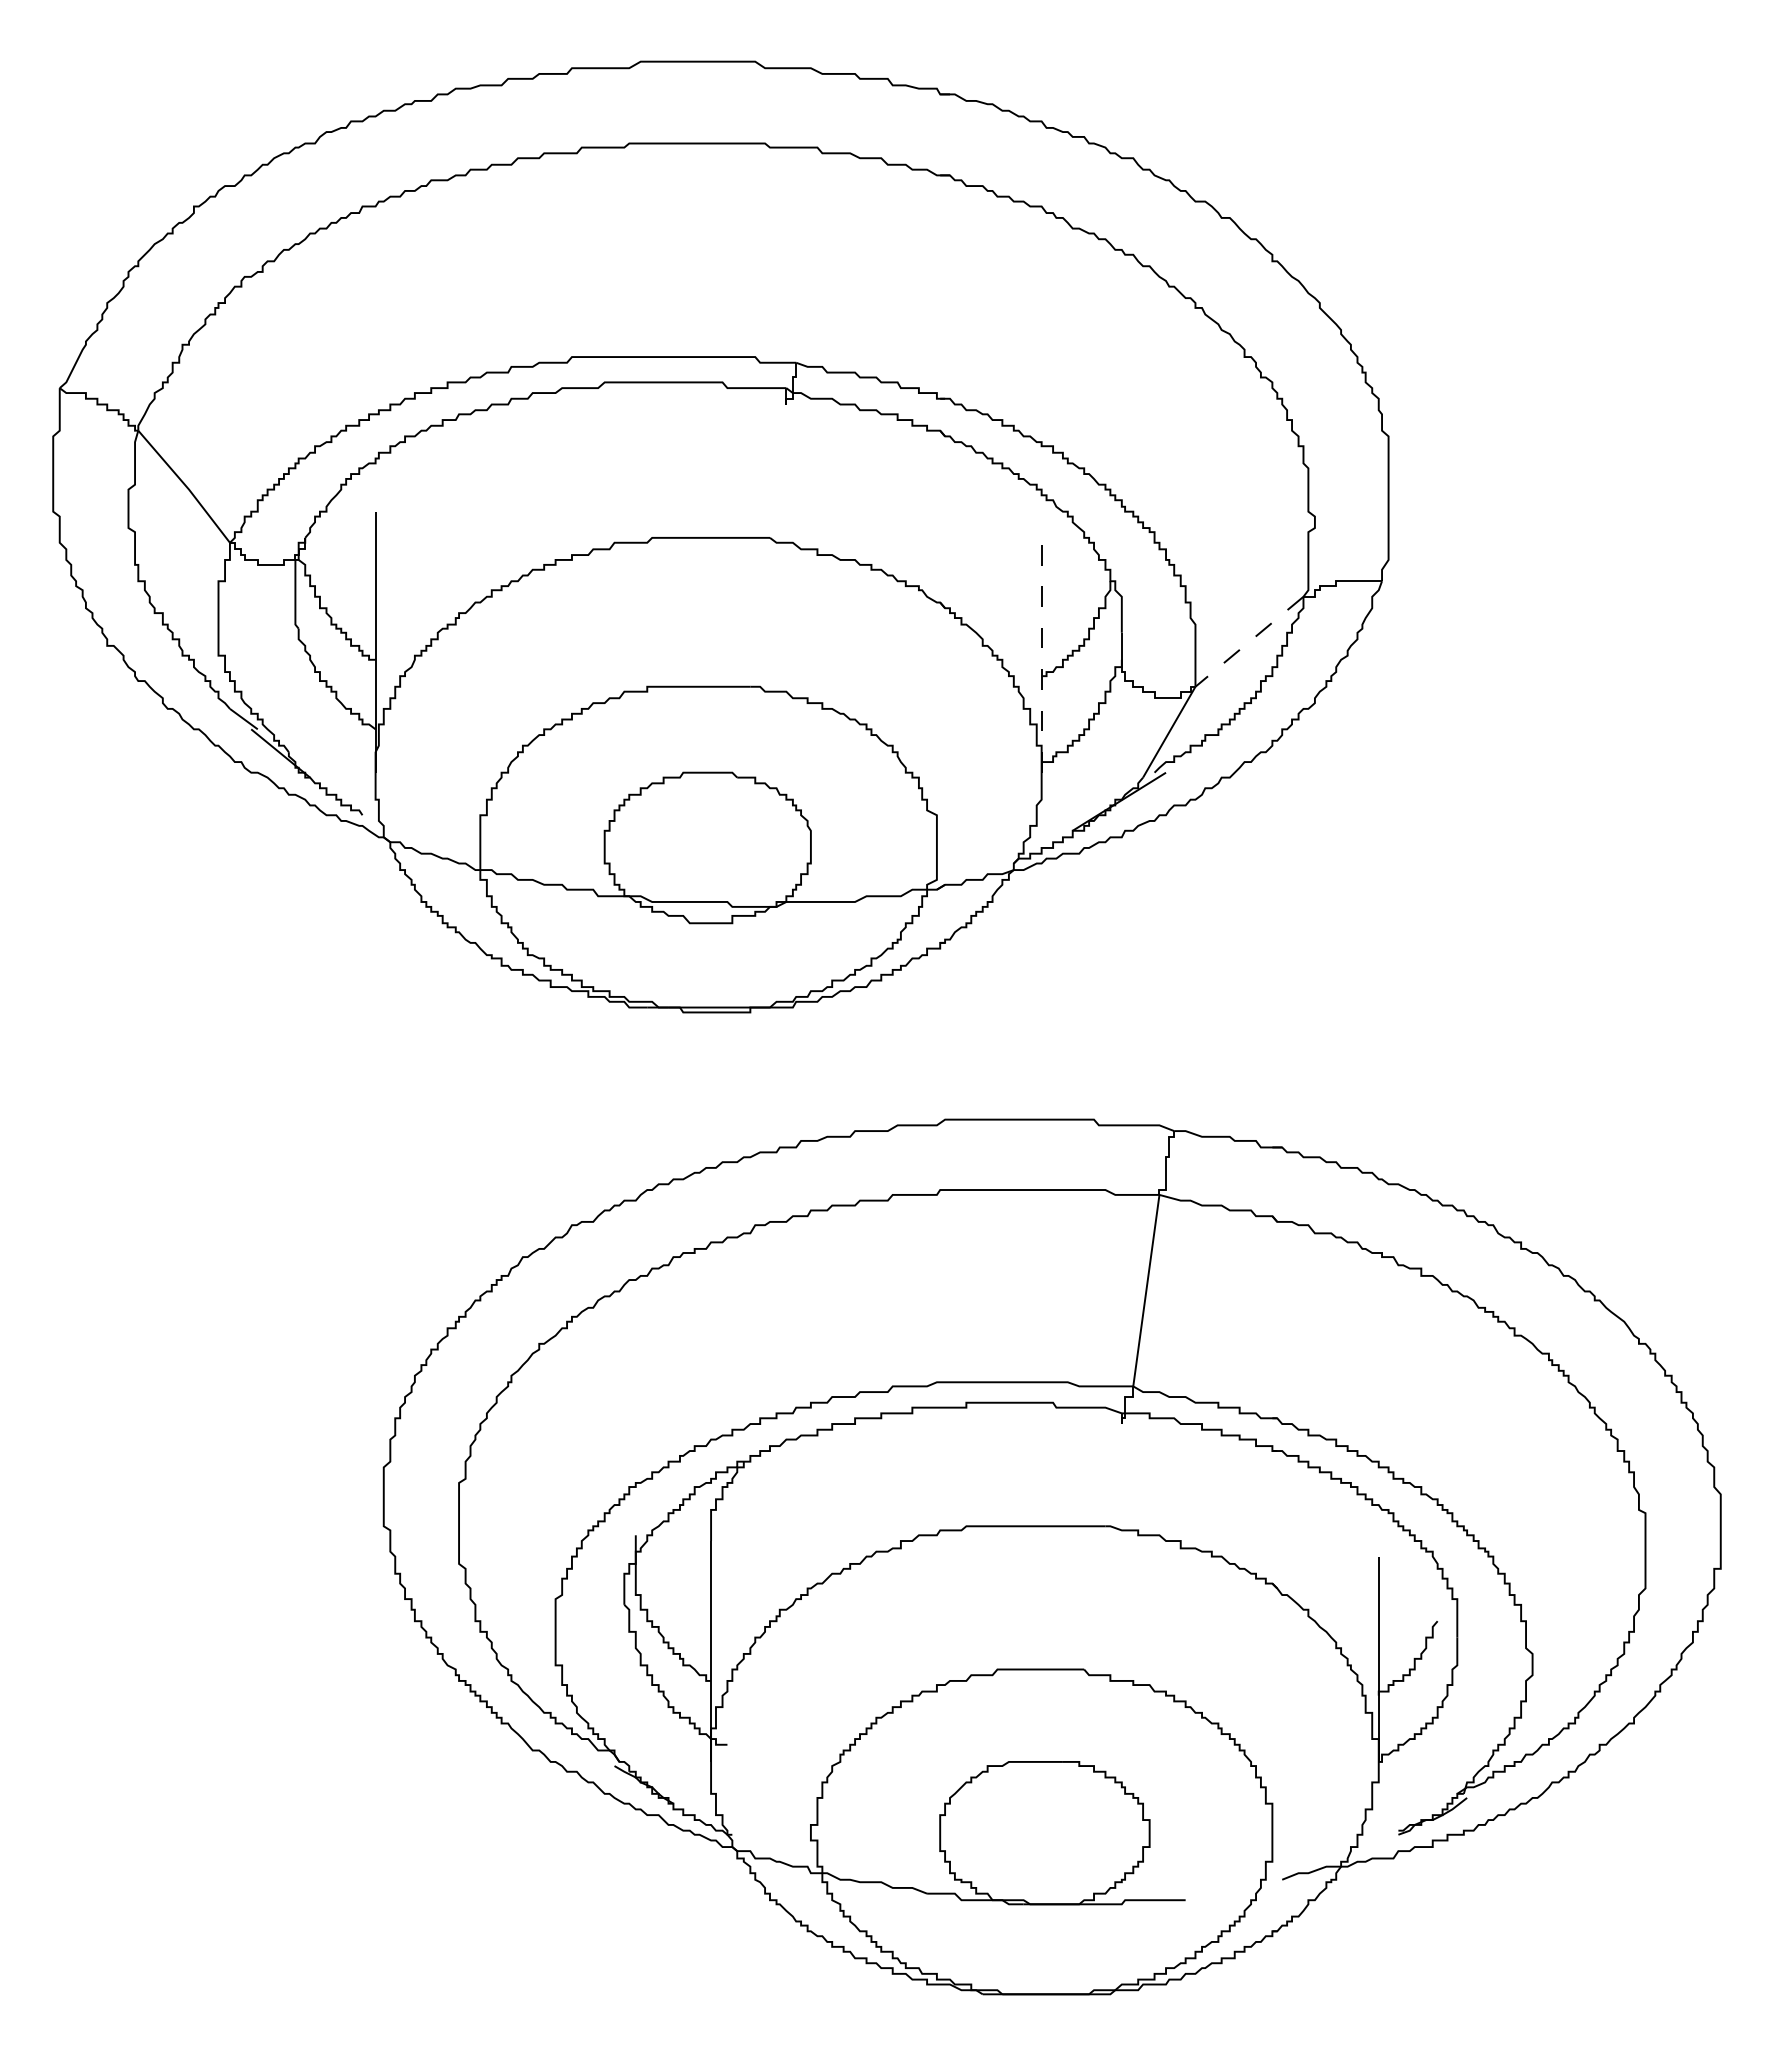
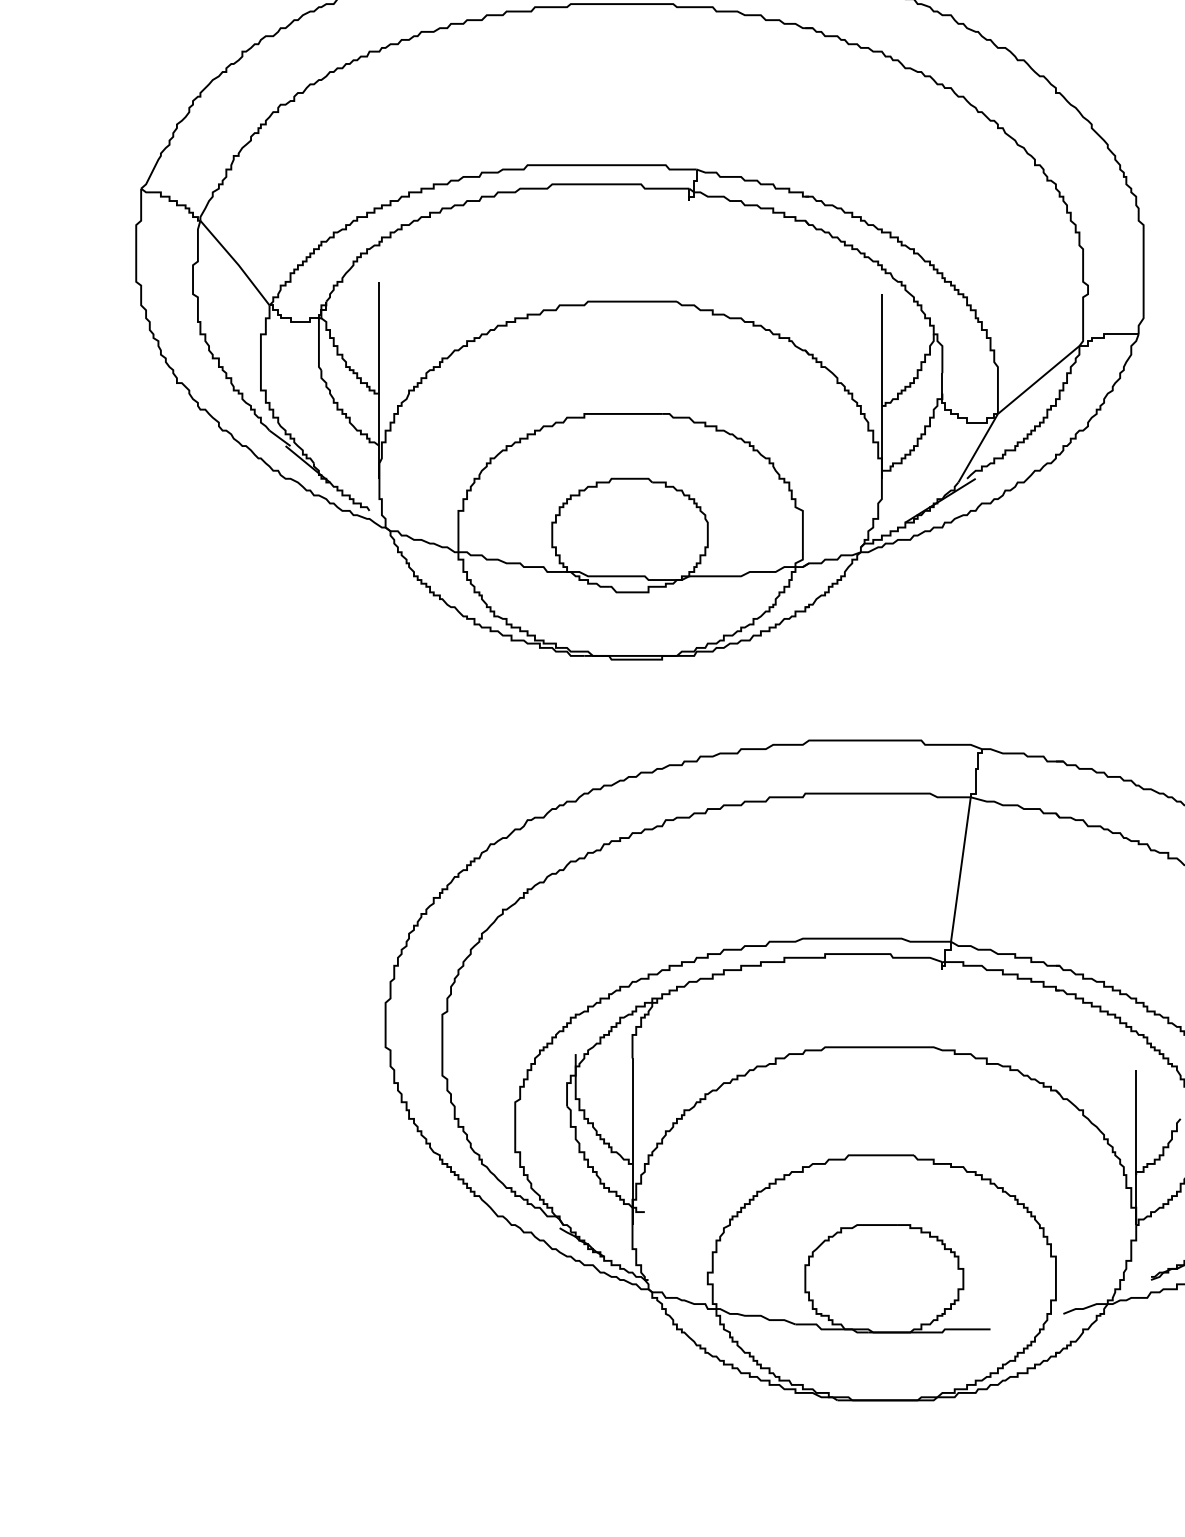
line: (1249, 642) -> (1038, 380), dashed -> solid
line: (1041, 649) -> (881, 385), dashed -> solid

